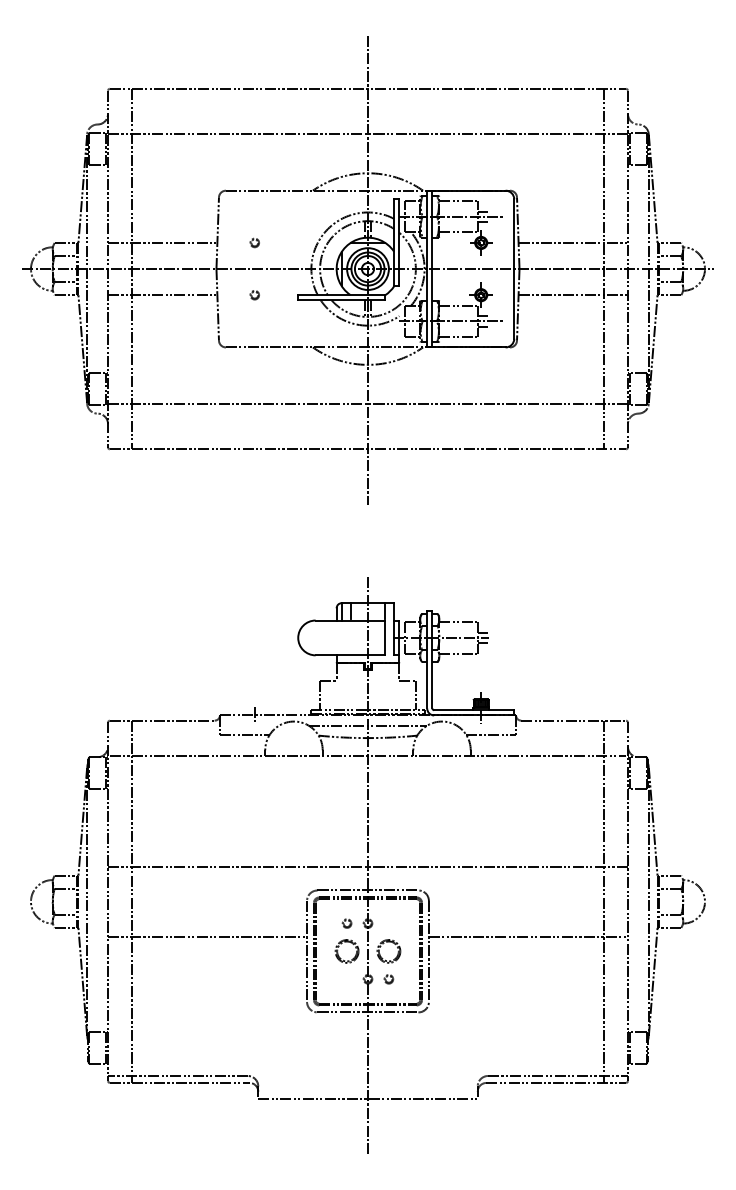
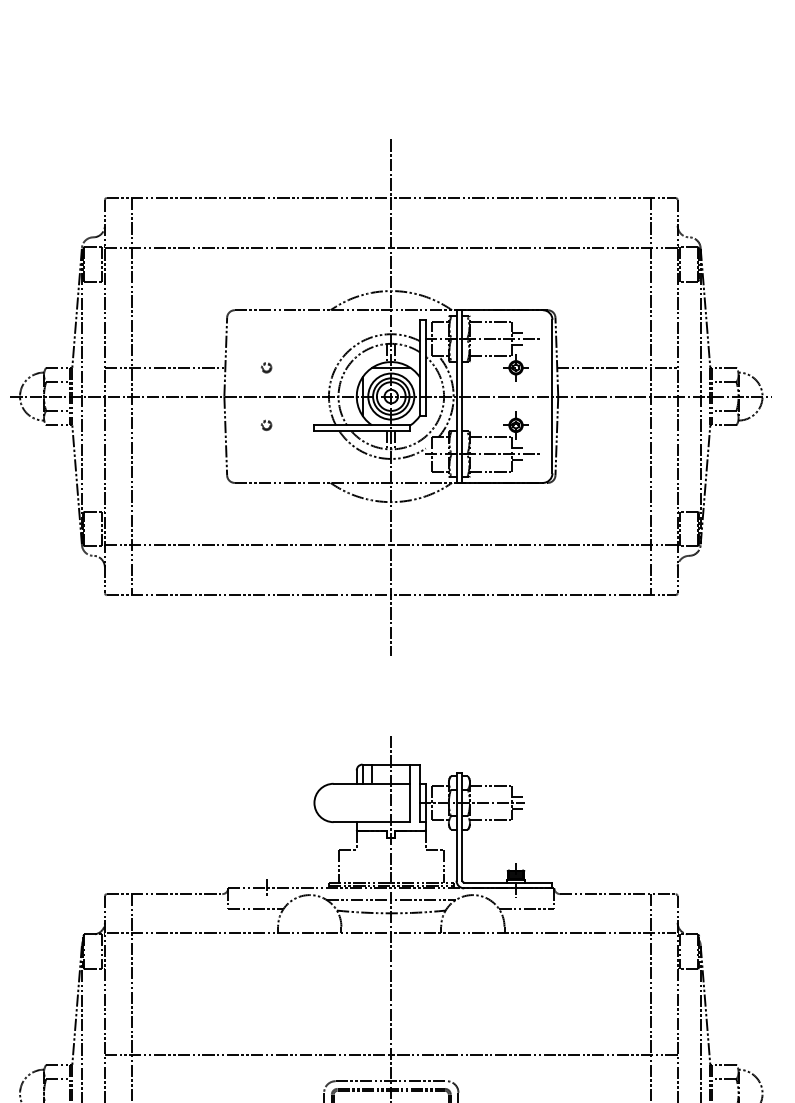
line: (162, 295) -> (164, 425), removed
line: (572, 295) -> (616, 425), removed

